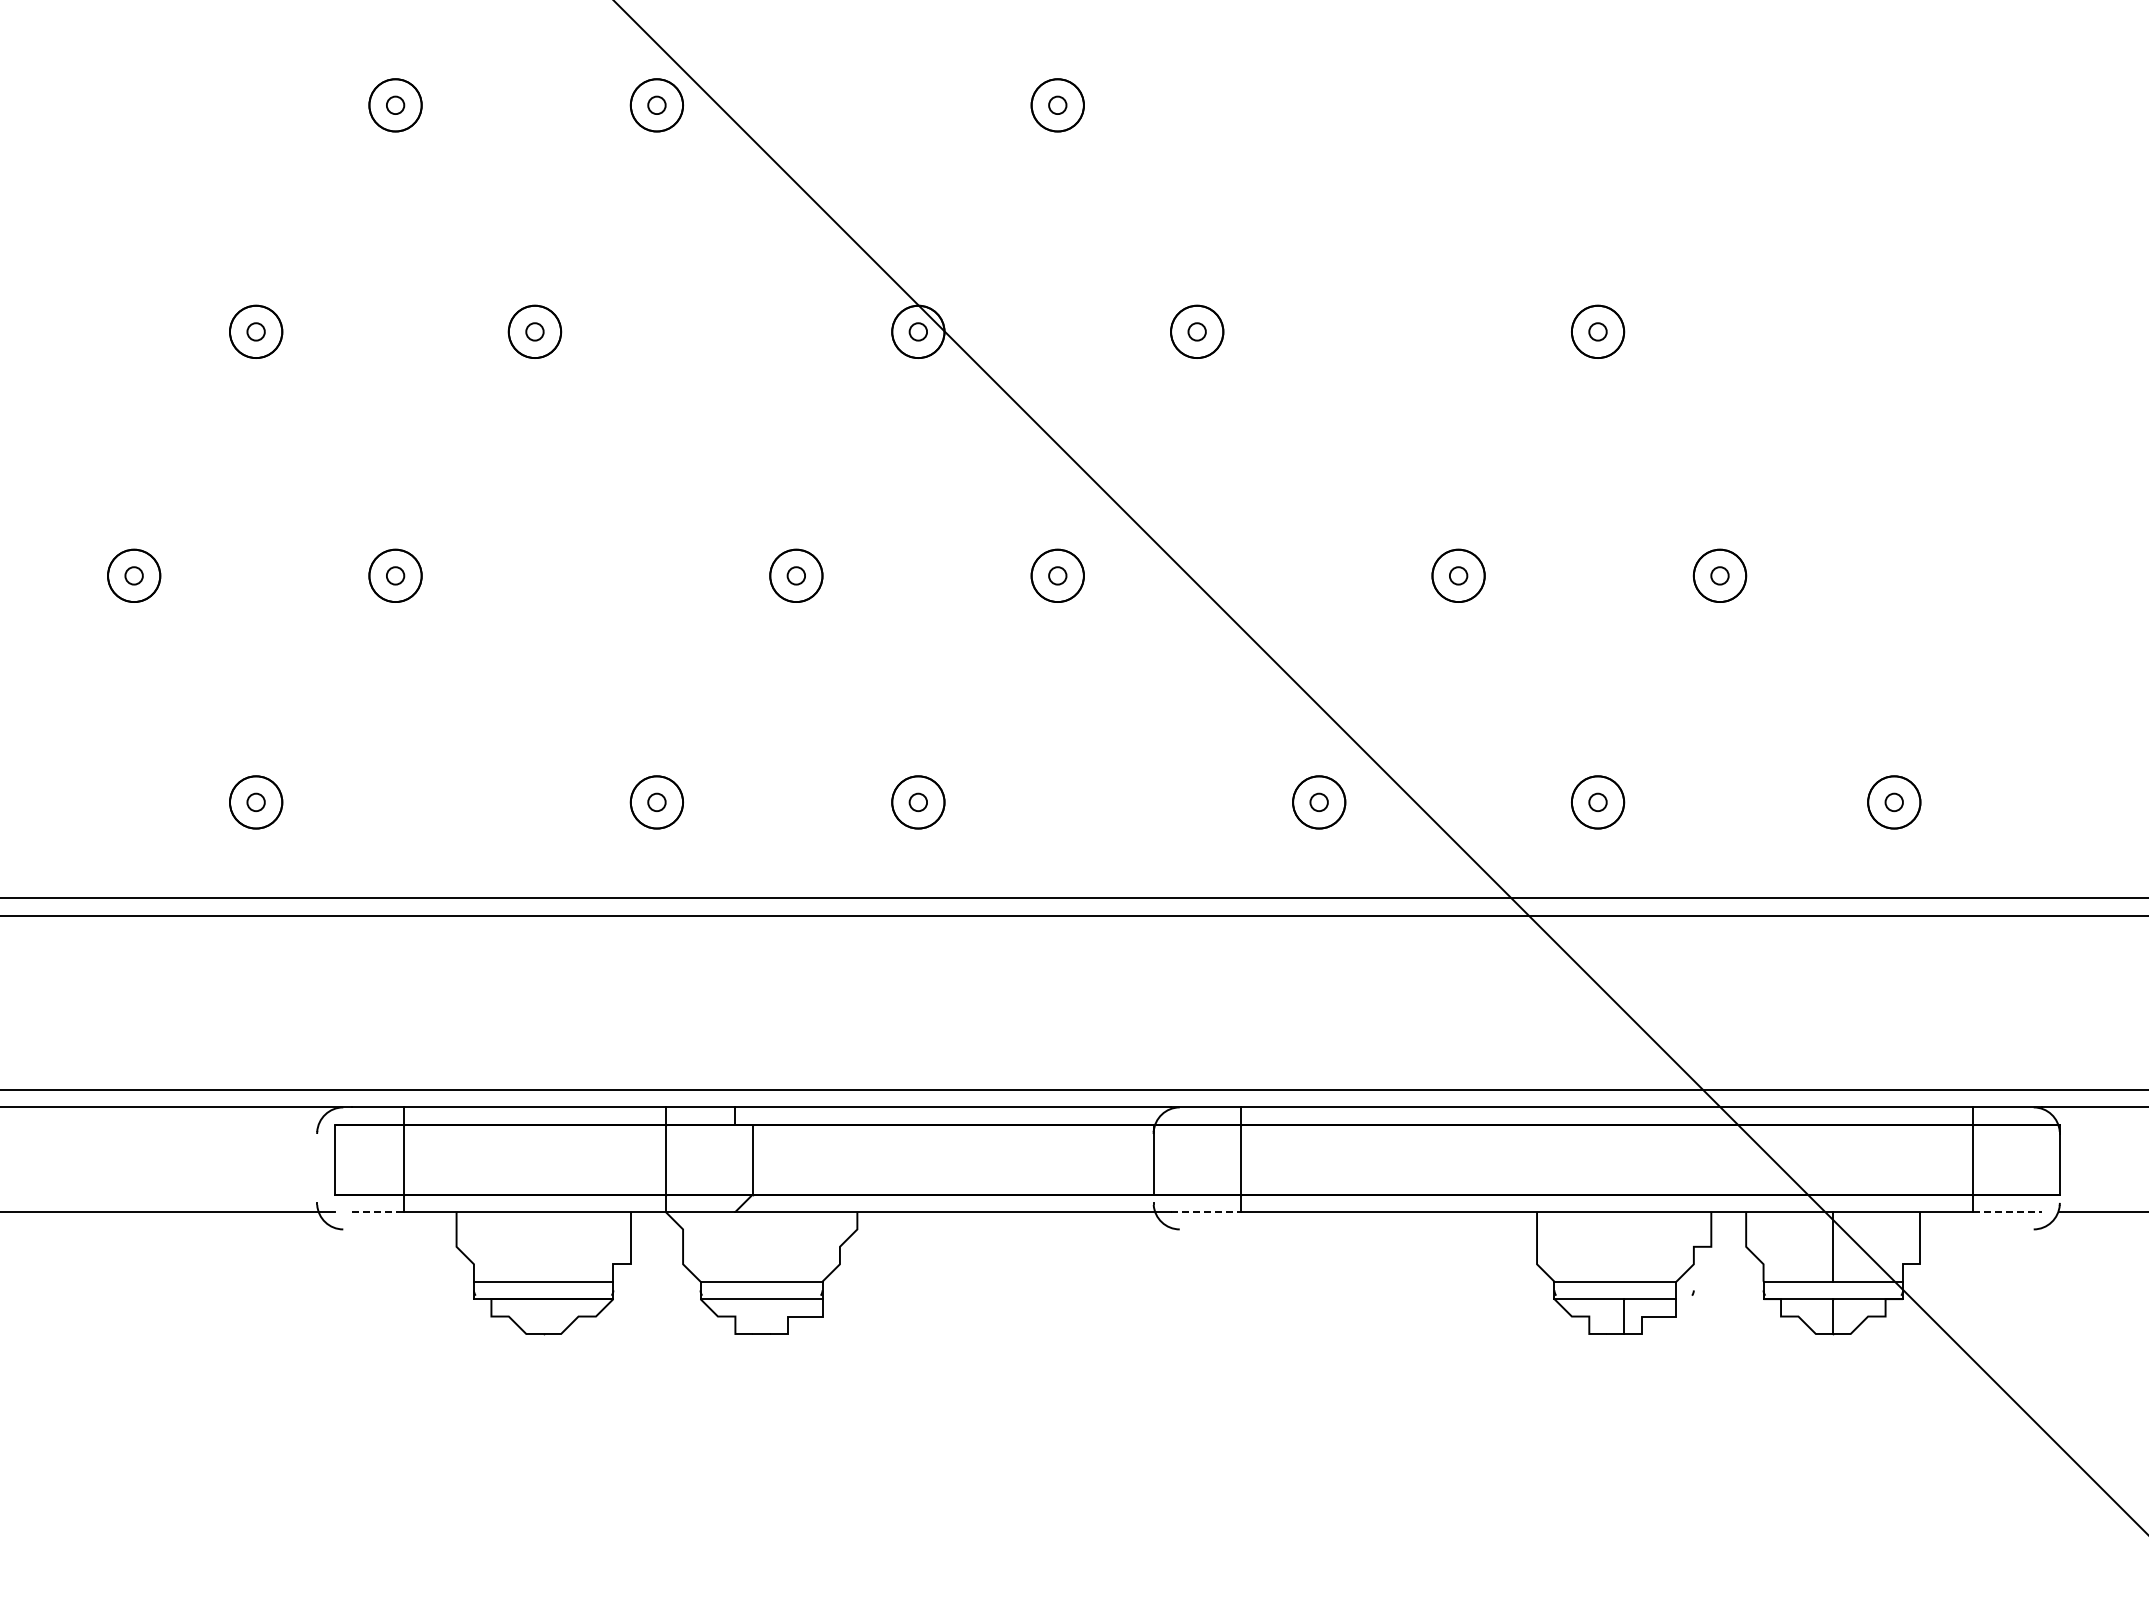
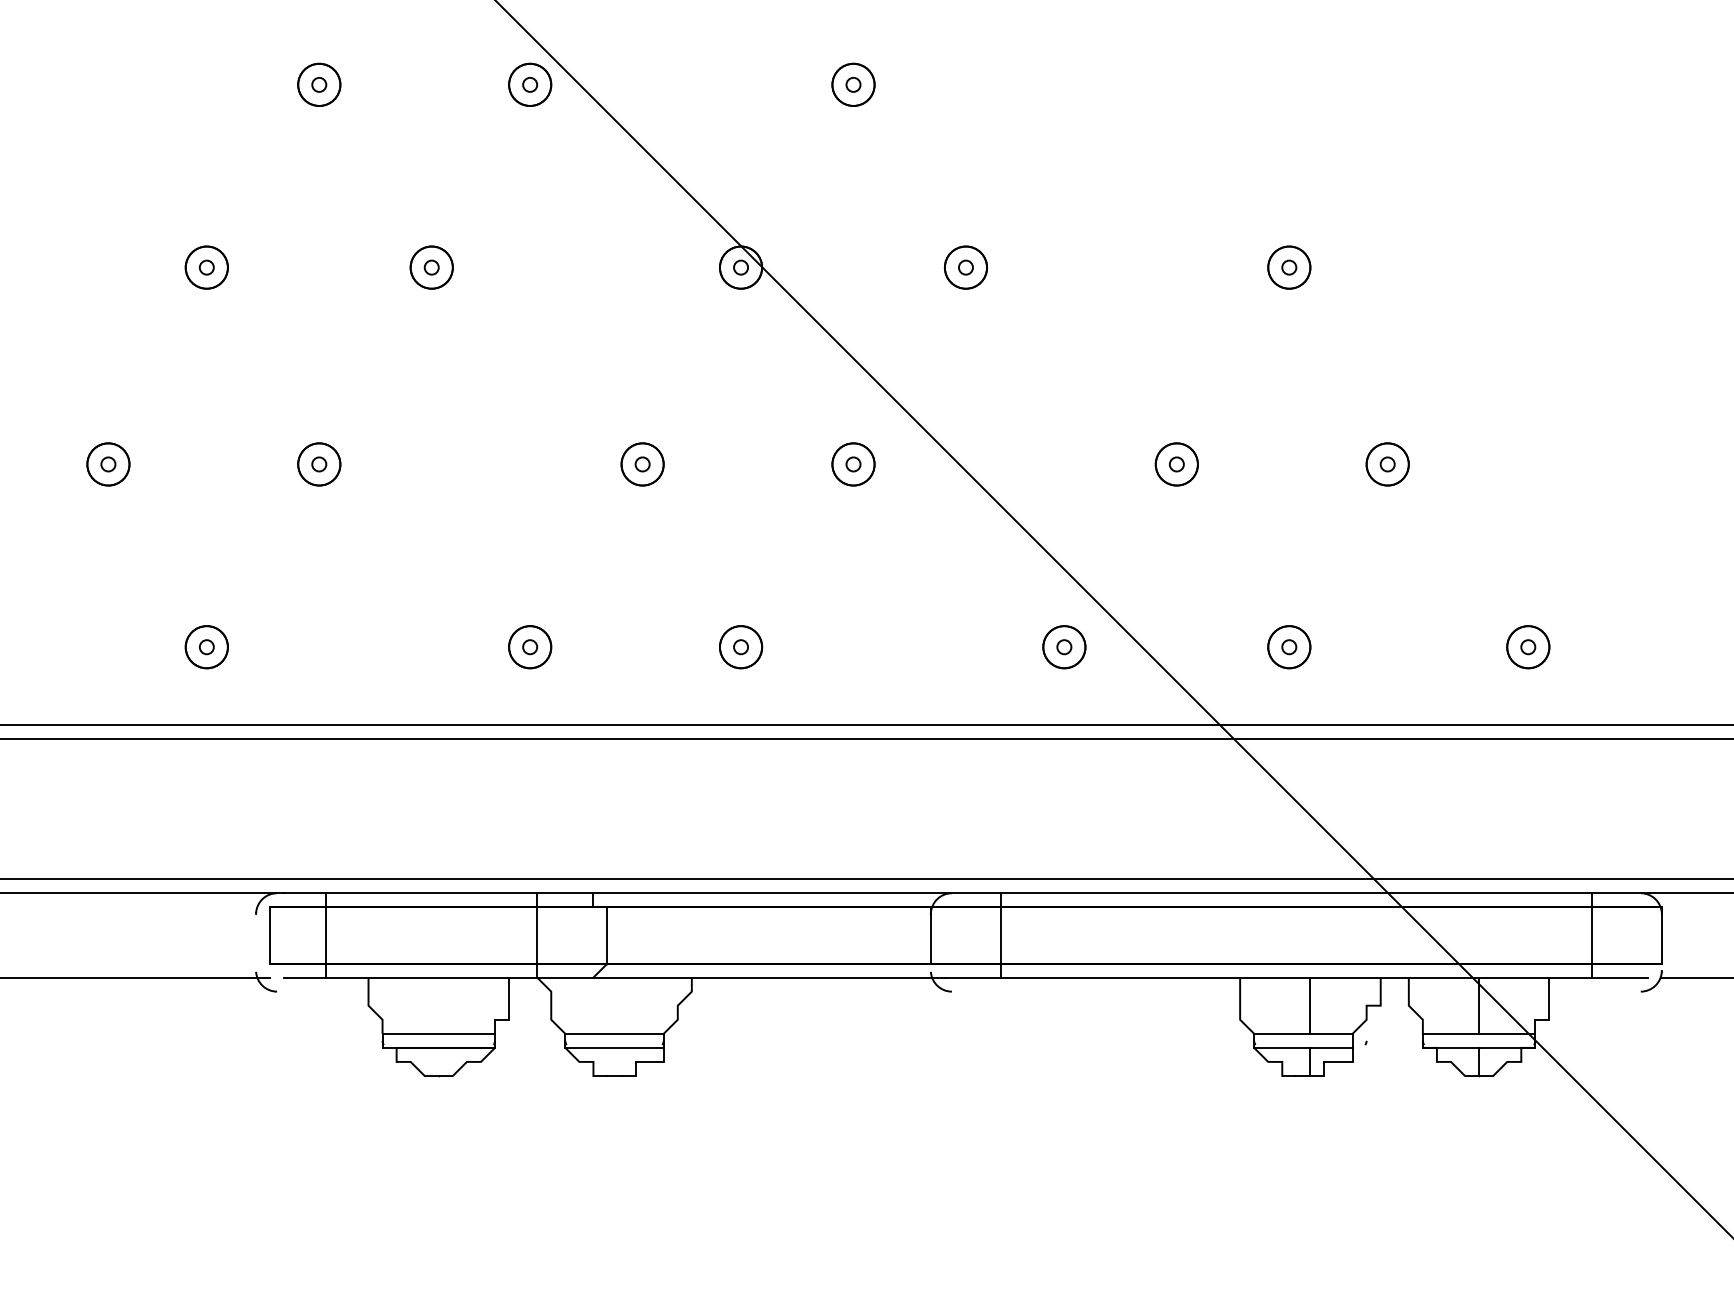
line: (378, 1211) -> (305, 977), dashed -> solid
line: (1205, 1211) -> (972, 977), dashed -> solid
line: (2007, 1211) -> (1619, 977), dashed -> solid
line: (1624, 1246) -> (1310, 1005), added

